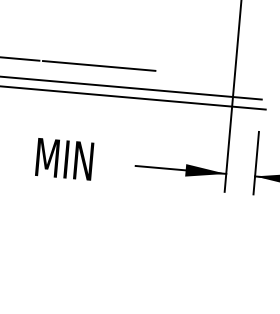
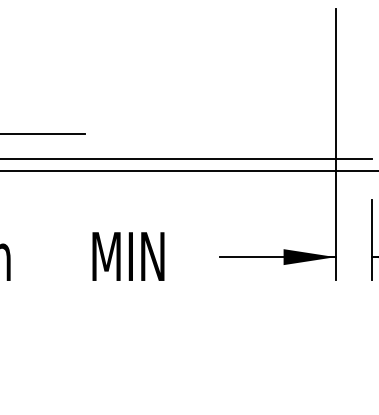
line: (99, 66) -> (162, 134), removed

